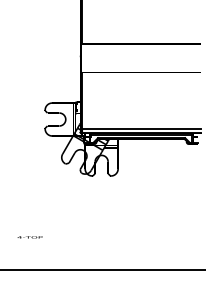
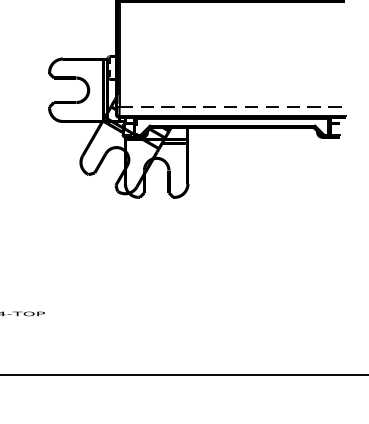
line: (141, 128) -> (232, 107), solid -> dashed

